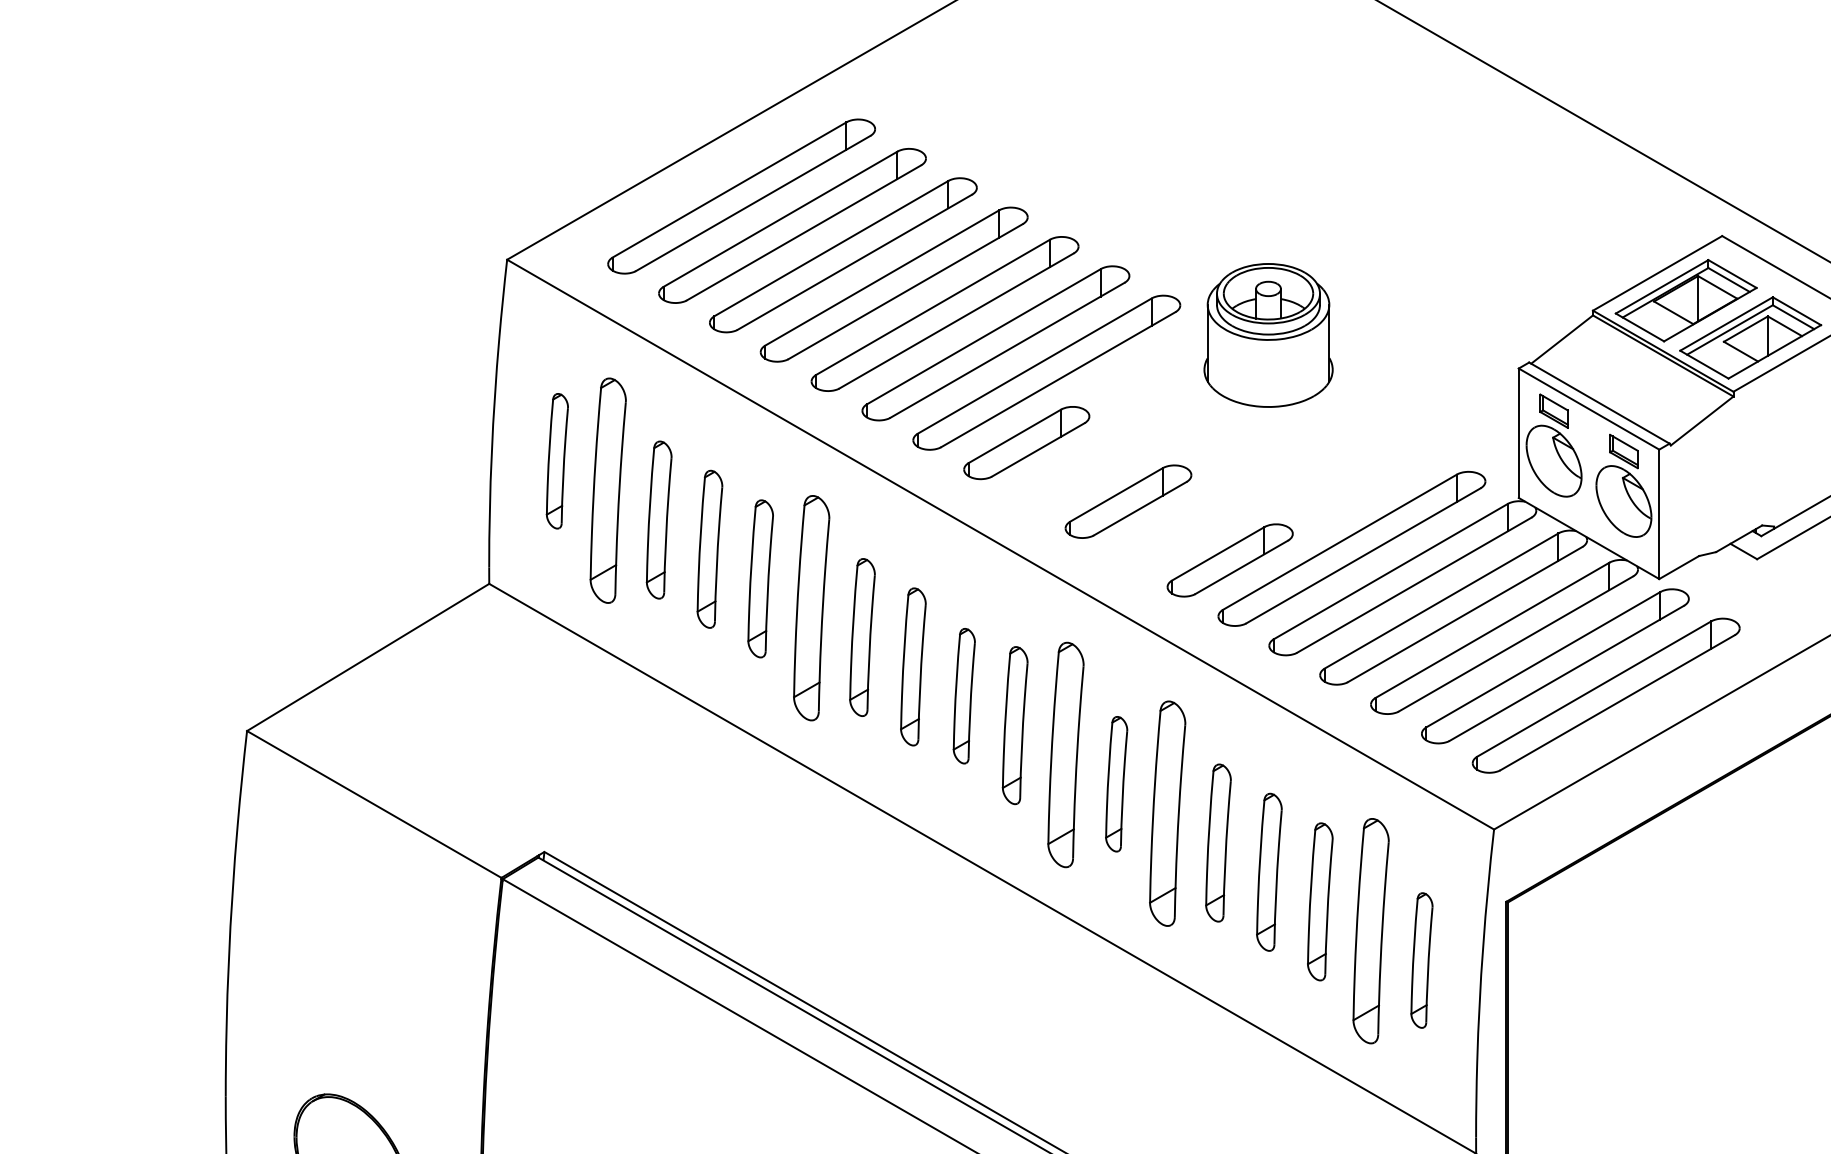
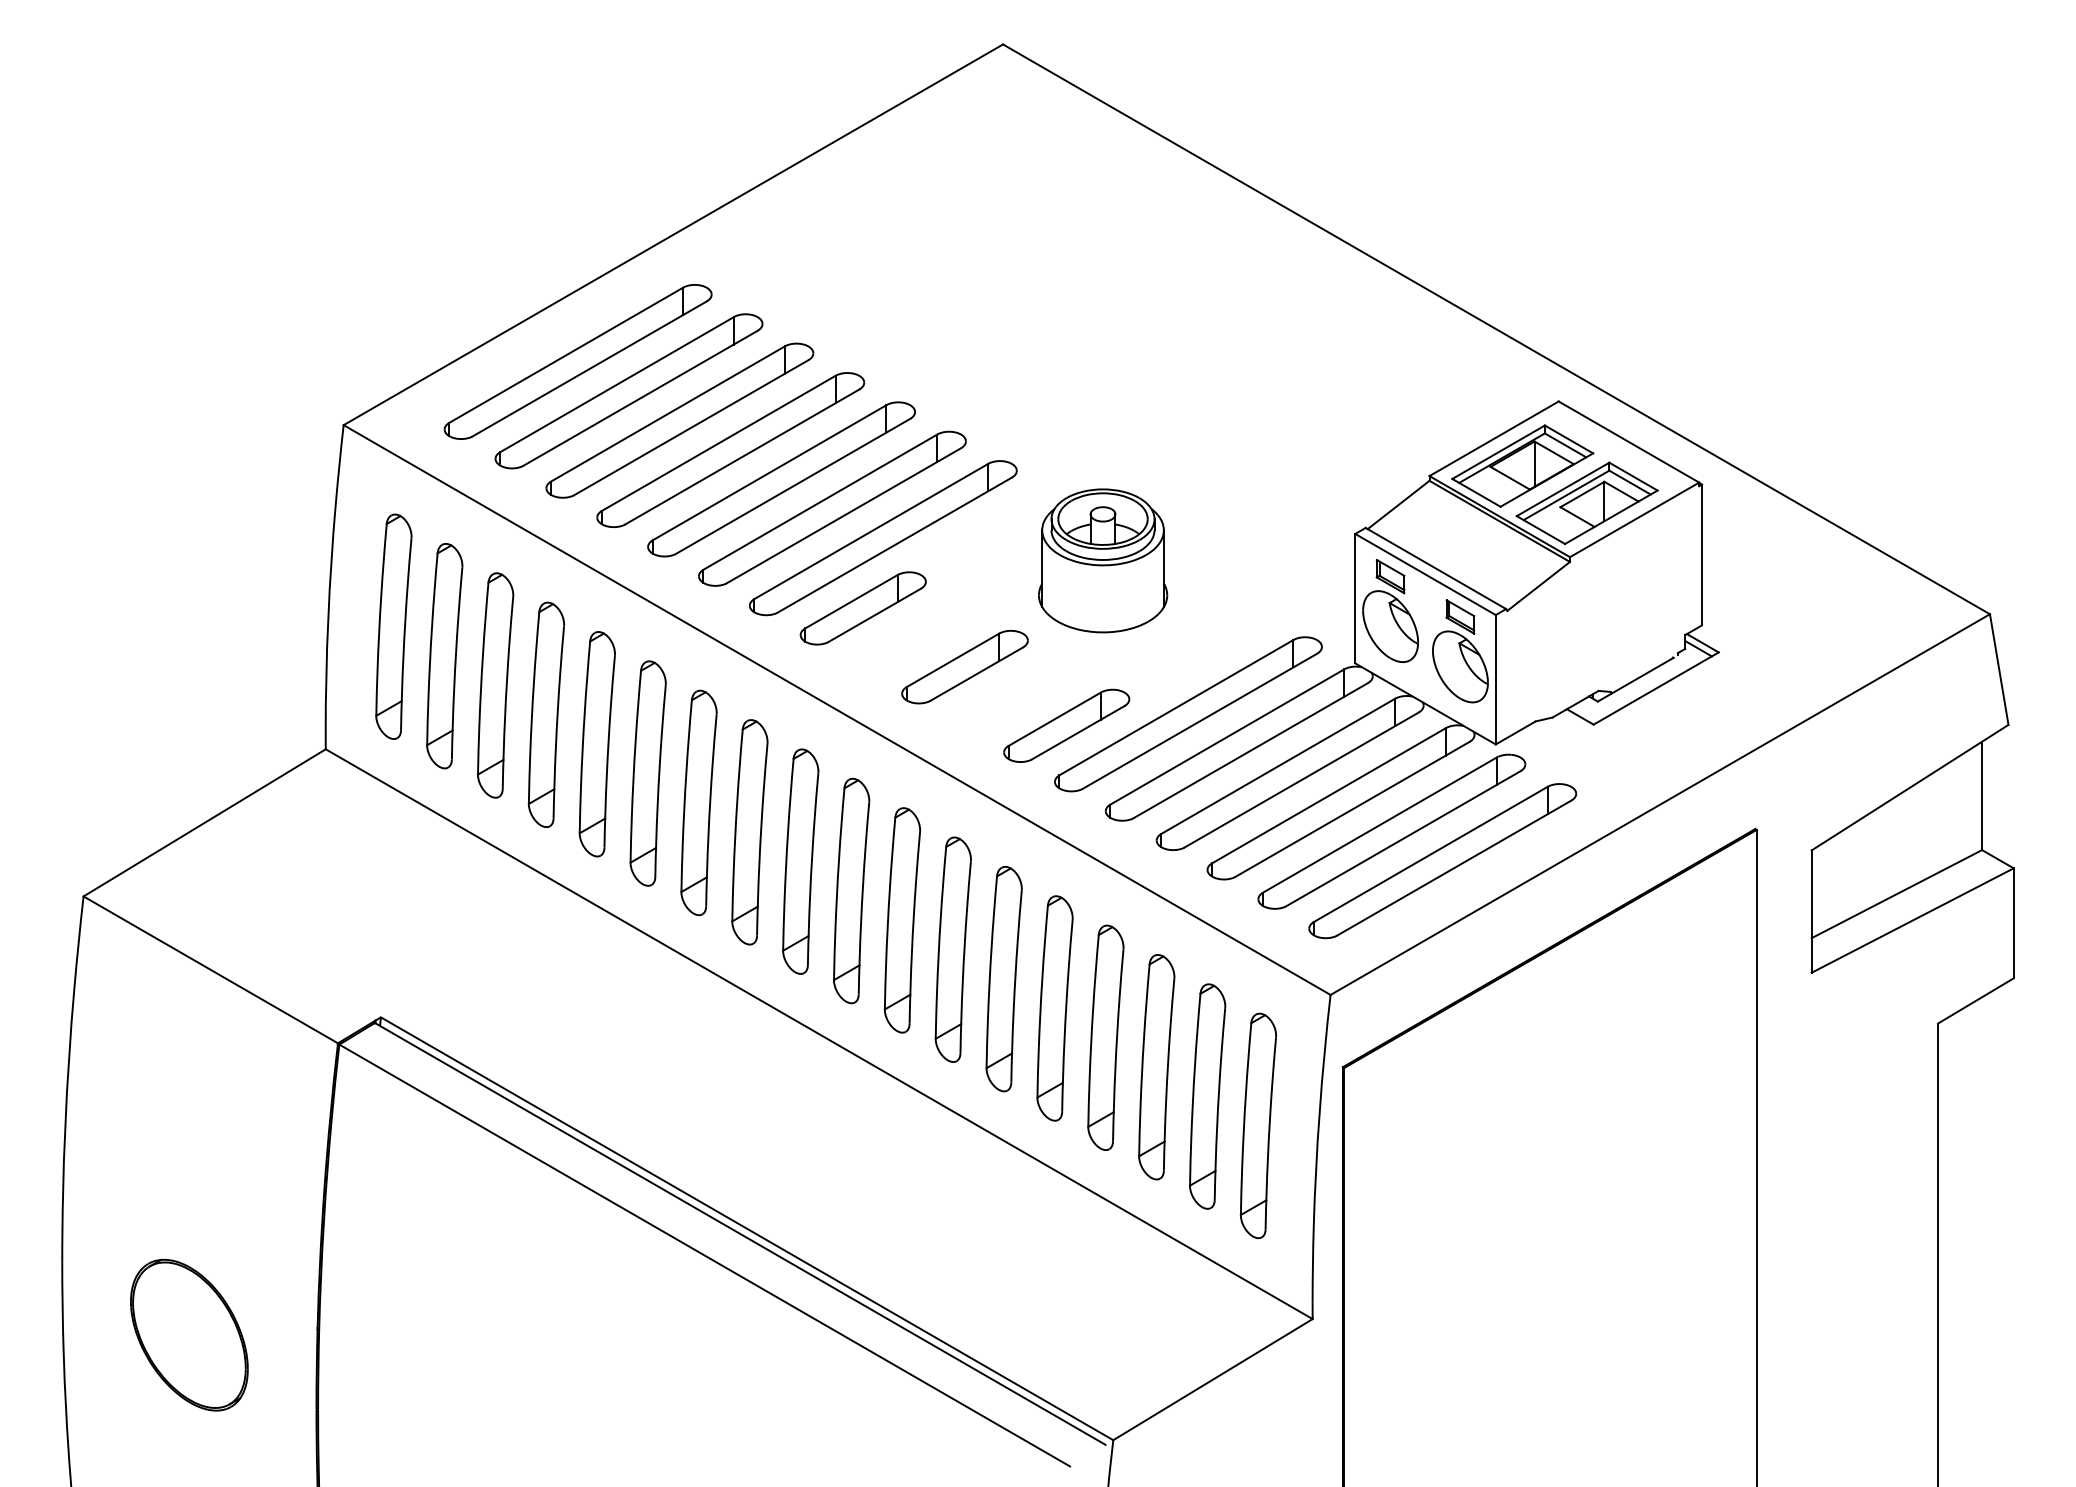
part: (1268, 335) -> (1103, 560), moved
part: (556, 461) -> (393, 626), size x1.67
part: (658, 520) -> (495, 685), size x1.43
part: (709, 549) -> (546, 714), size x1.43
part: (759, 579) -> (596, 744), size x1.43
part: (861, 637) -> (698, 802), size x1.43
part: (912, 667) -> (749, 832), size x1.43
part: (963, 696) -> (800, 861), size x1.67
part: (1014, 725) -> (851, 890), size x1.43
part: (1115, 784) -> (952, 949), size x1.67
part: (1217, 843) -> (1054, 1008), size x1.43
part: (1268, 872) -> (1105, 1037), size x1.43
part: (1319, 902) -> (1156, 1067), size x1.43
part: (1421, 960) -> (1258, 1125), size x1.67

